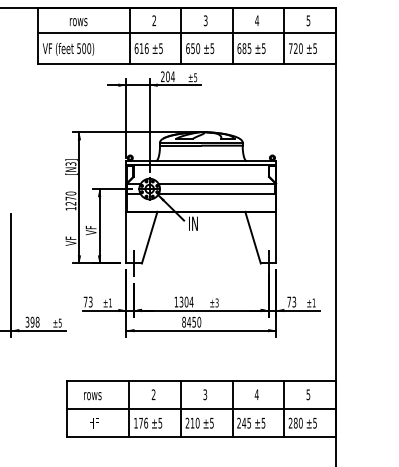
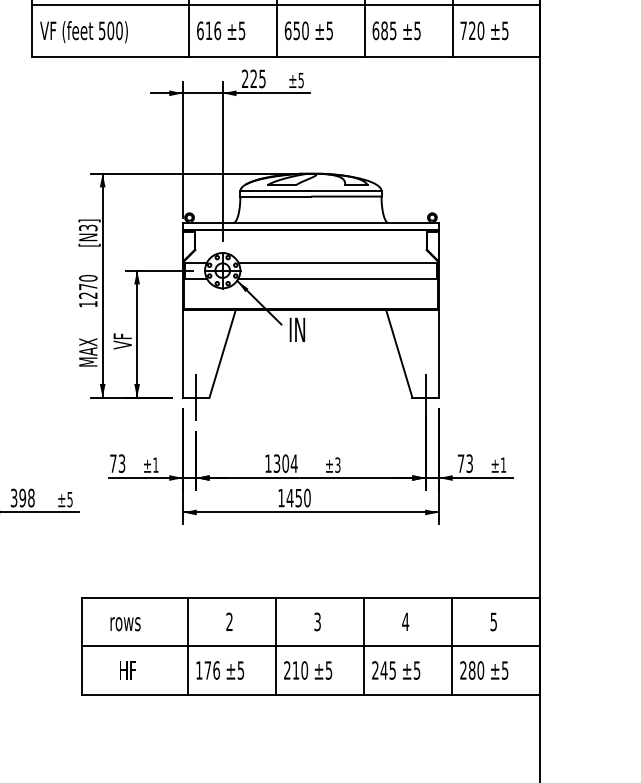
text: (170, 76) -> (258, 78), 204 -> 225
text: (70, 236) -> (87, 351), VF -> MAX
text: (183, 321) -> (280, 496), 8450 -> 1450

